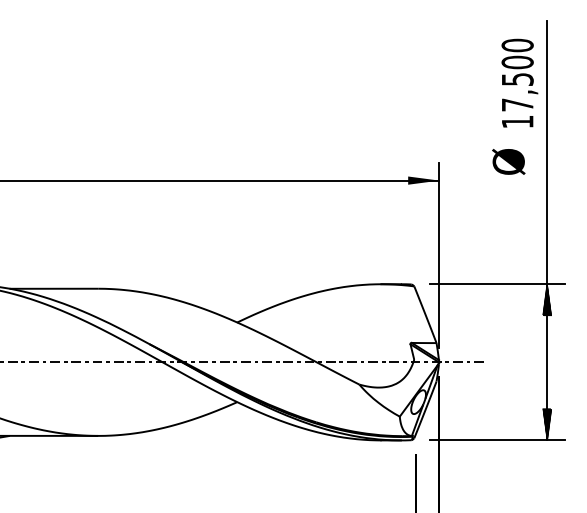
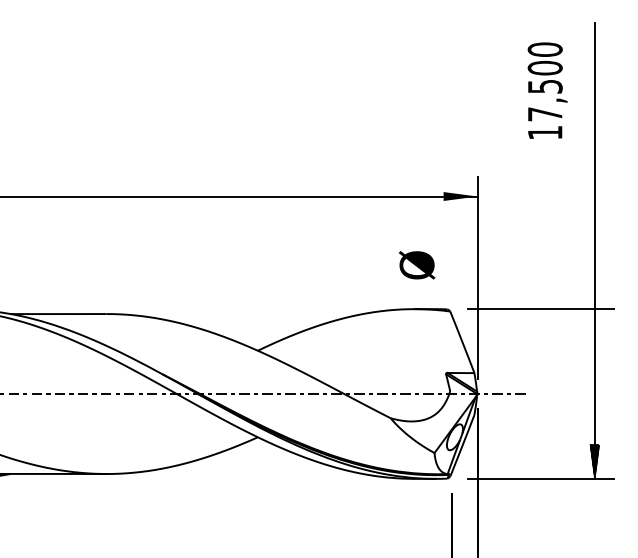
text: (519, 82) -> (547, 89), moved
text: (508, 161) -> (416, 264), moved
hatch: (547, 299) -> (595, 325), removed

